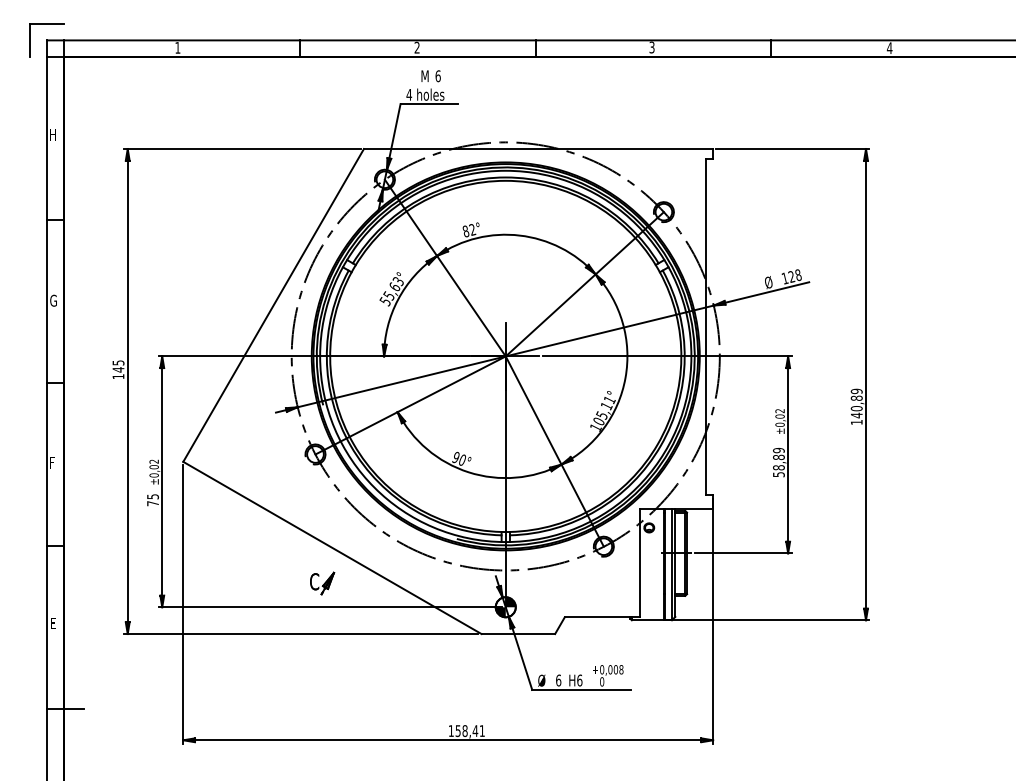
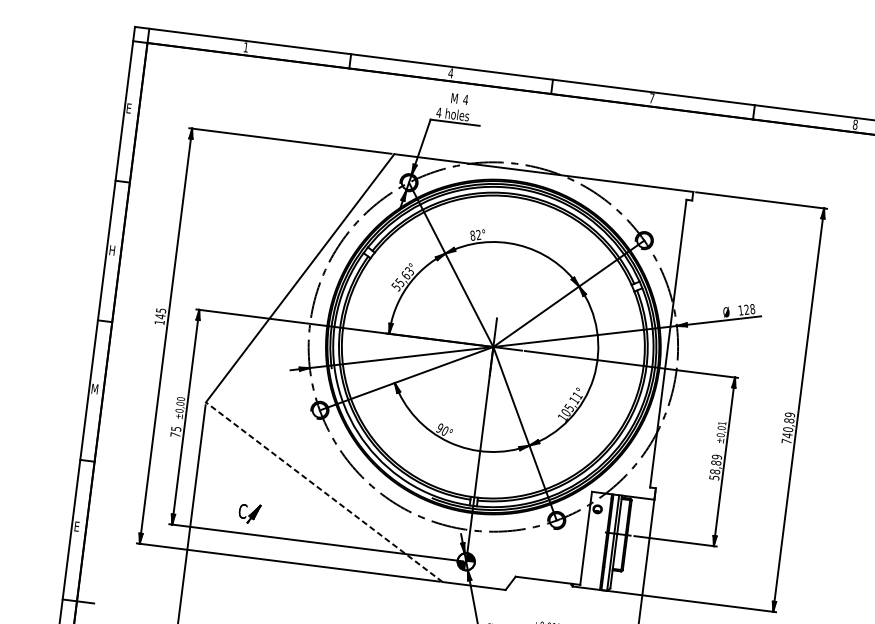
part: (46, 24) -> (136, 13), removed
text: (416, 47) -> (450, 72), 2 -> 4
text: (651, 47) -> (651, 98), 3 -> 7
text: (889, 48) -> (855, 124), 4 -> 8
text: (437, 76) -> (465, 100), 6 -> 4
text: (53, 134) -> (130, 108), H -> E
text: (53, 300) -> (112, 250), G -> H
text: (779, 411) -> (721, 423), ±0,02 -> ±0,01
text: (856, 422) -> (786, 441), 140,89 -> 740,89
text: (153, 461) -> (180, 398), ±0,02 -> ±0,00
text: (53, 462) -> (94, 388), F -> M
line: (332, 547) -> (324, 491), solid -> dashed
part: (322, 583) -> (249, 513), moved

